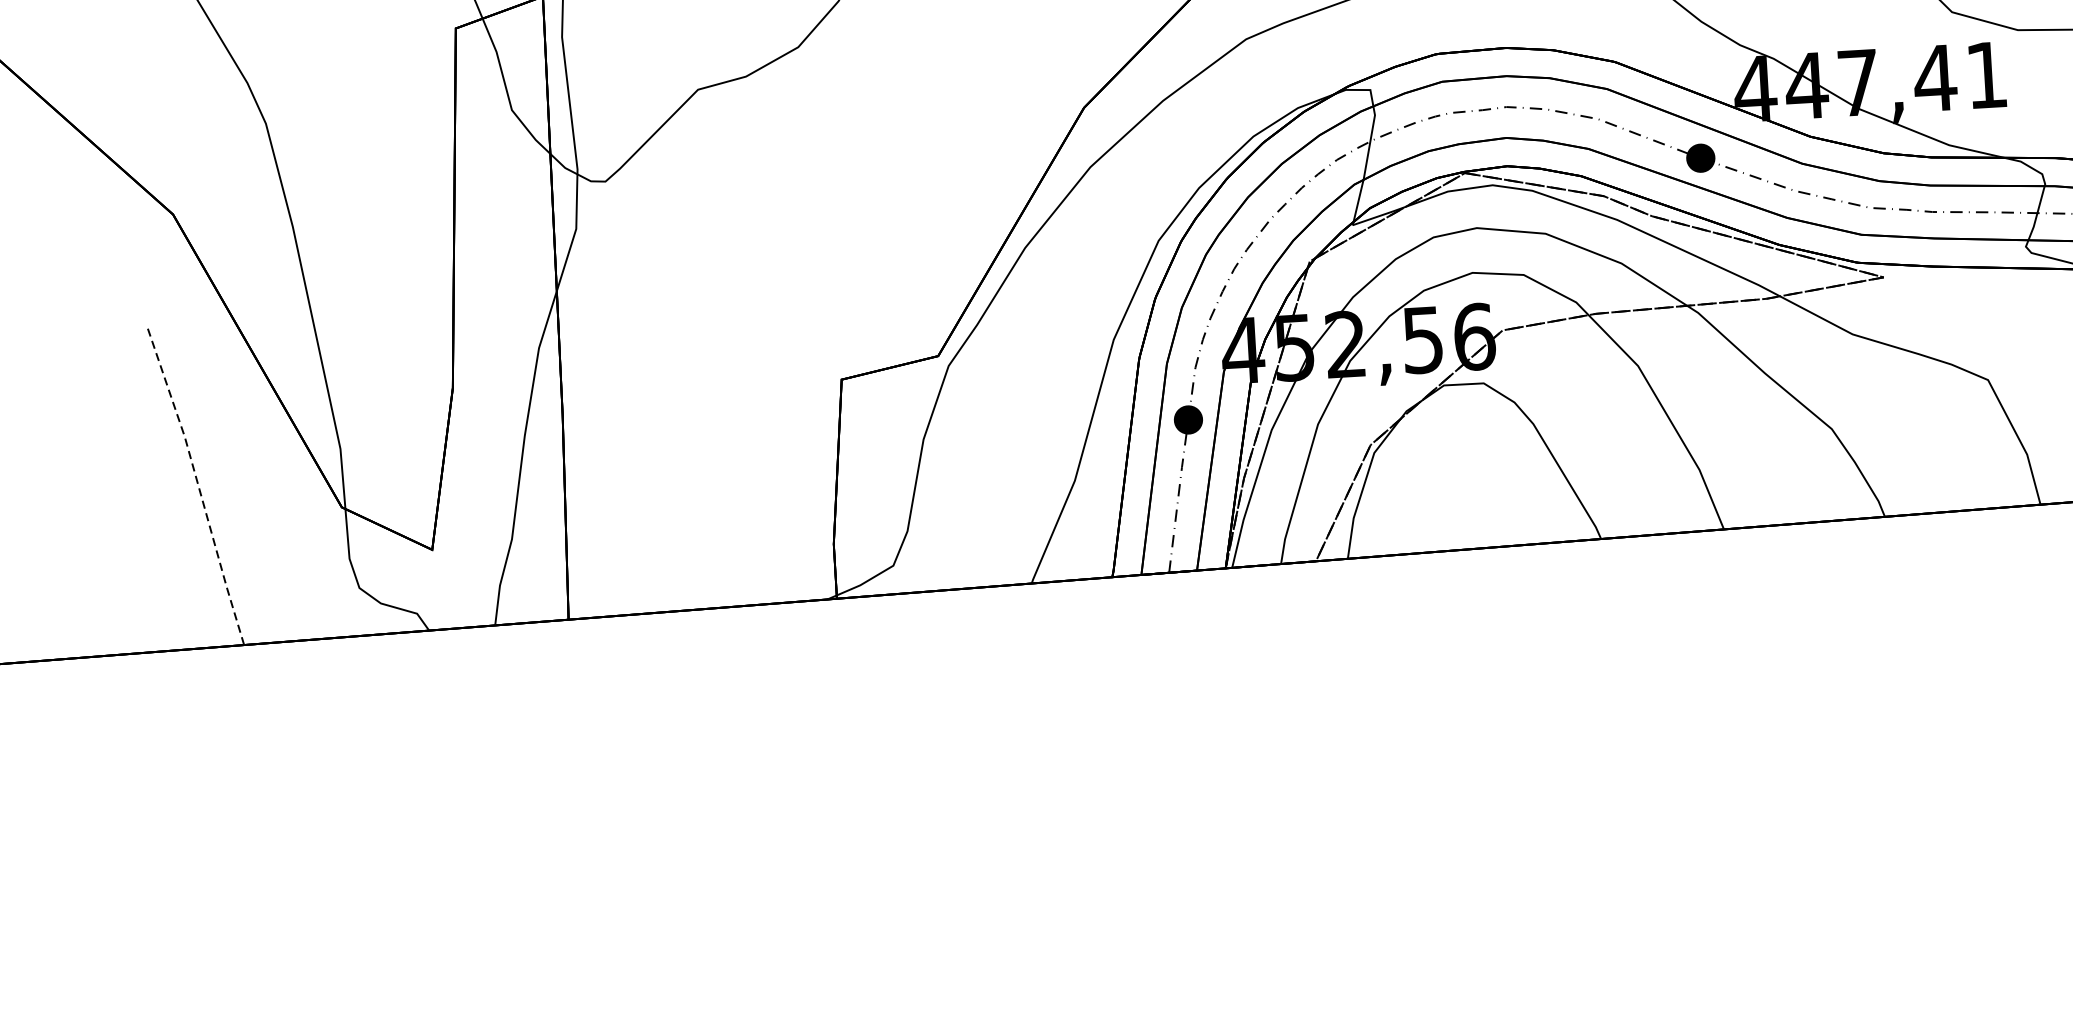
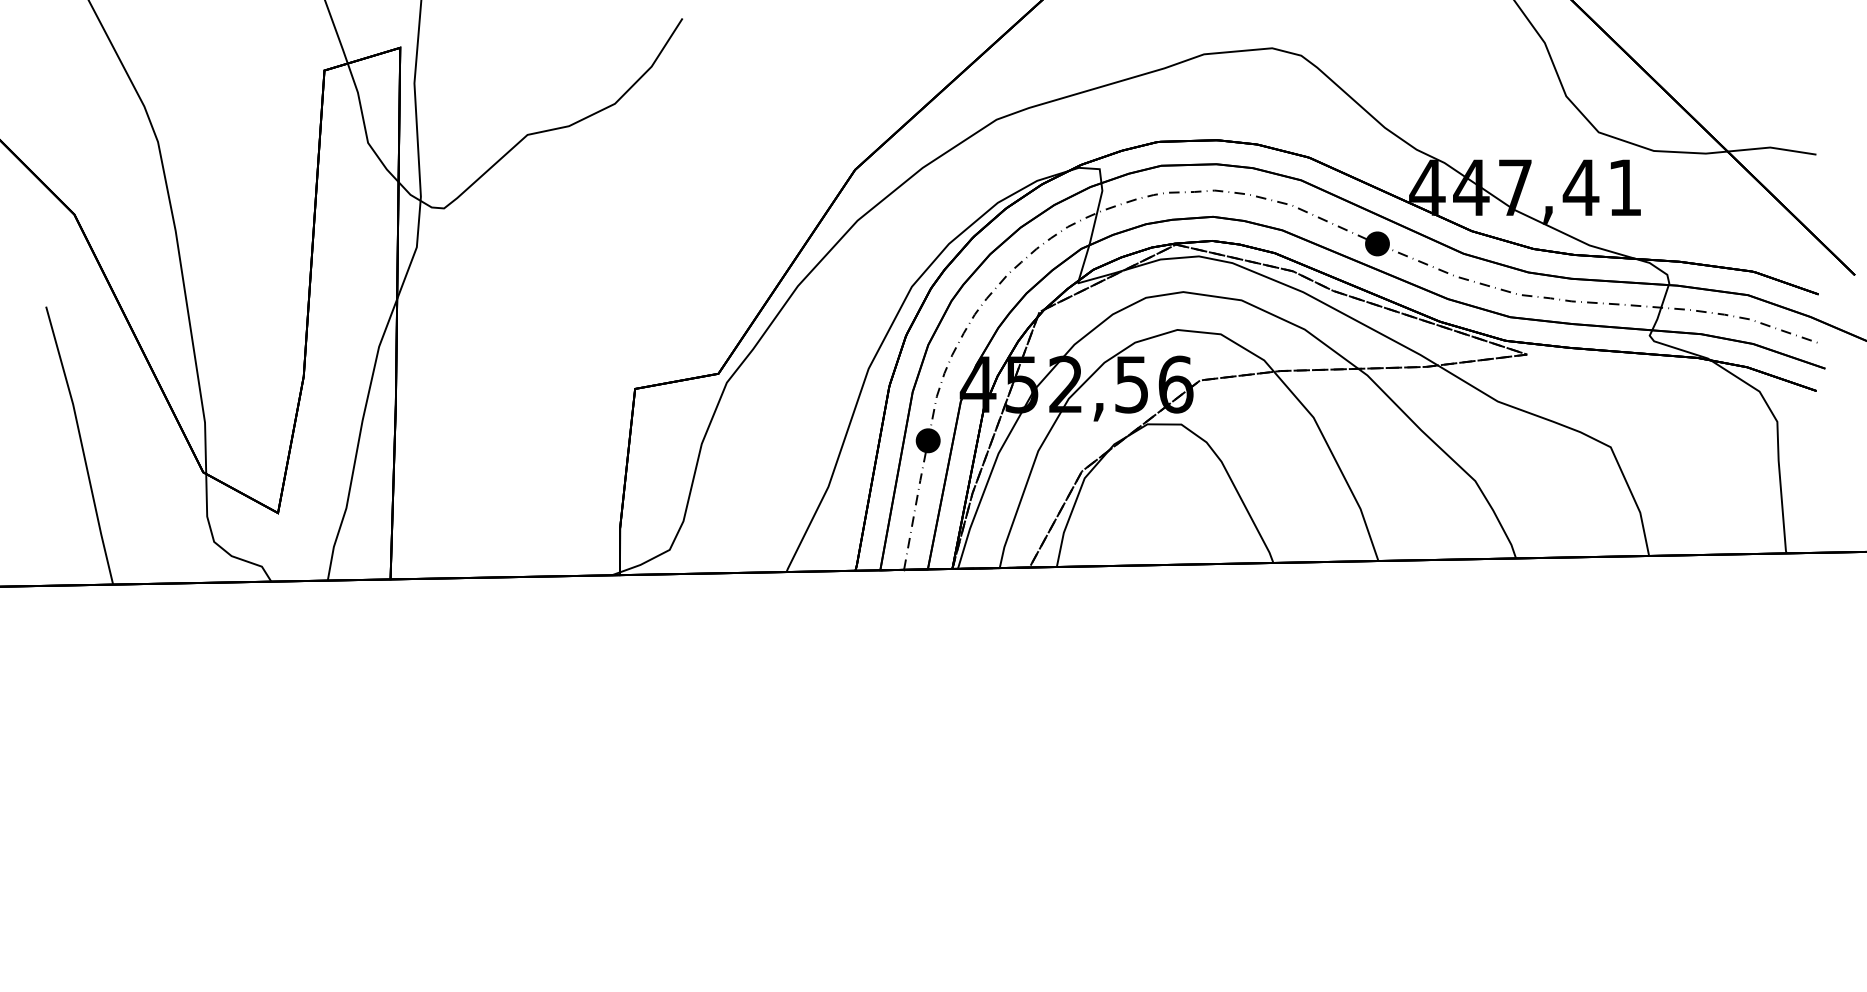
line: (197, 483) -> (81, 444), dashed -> solid

